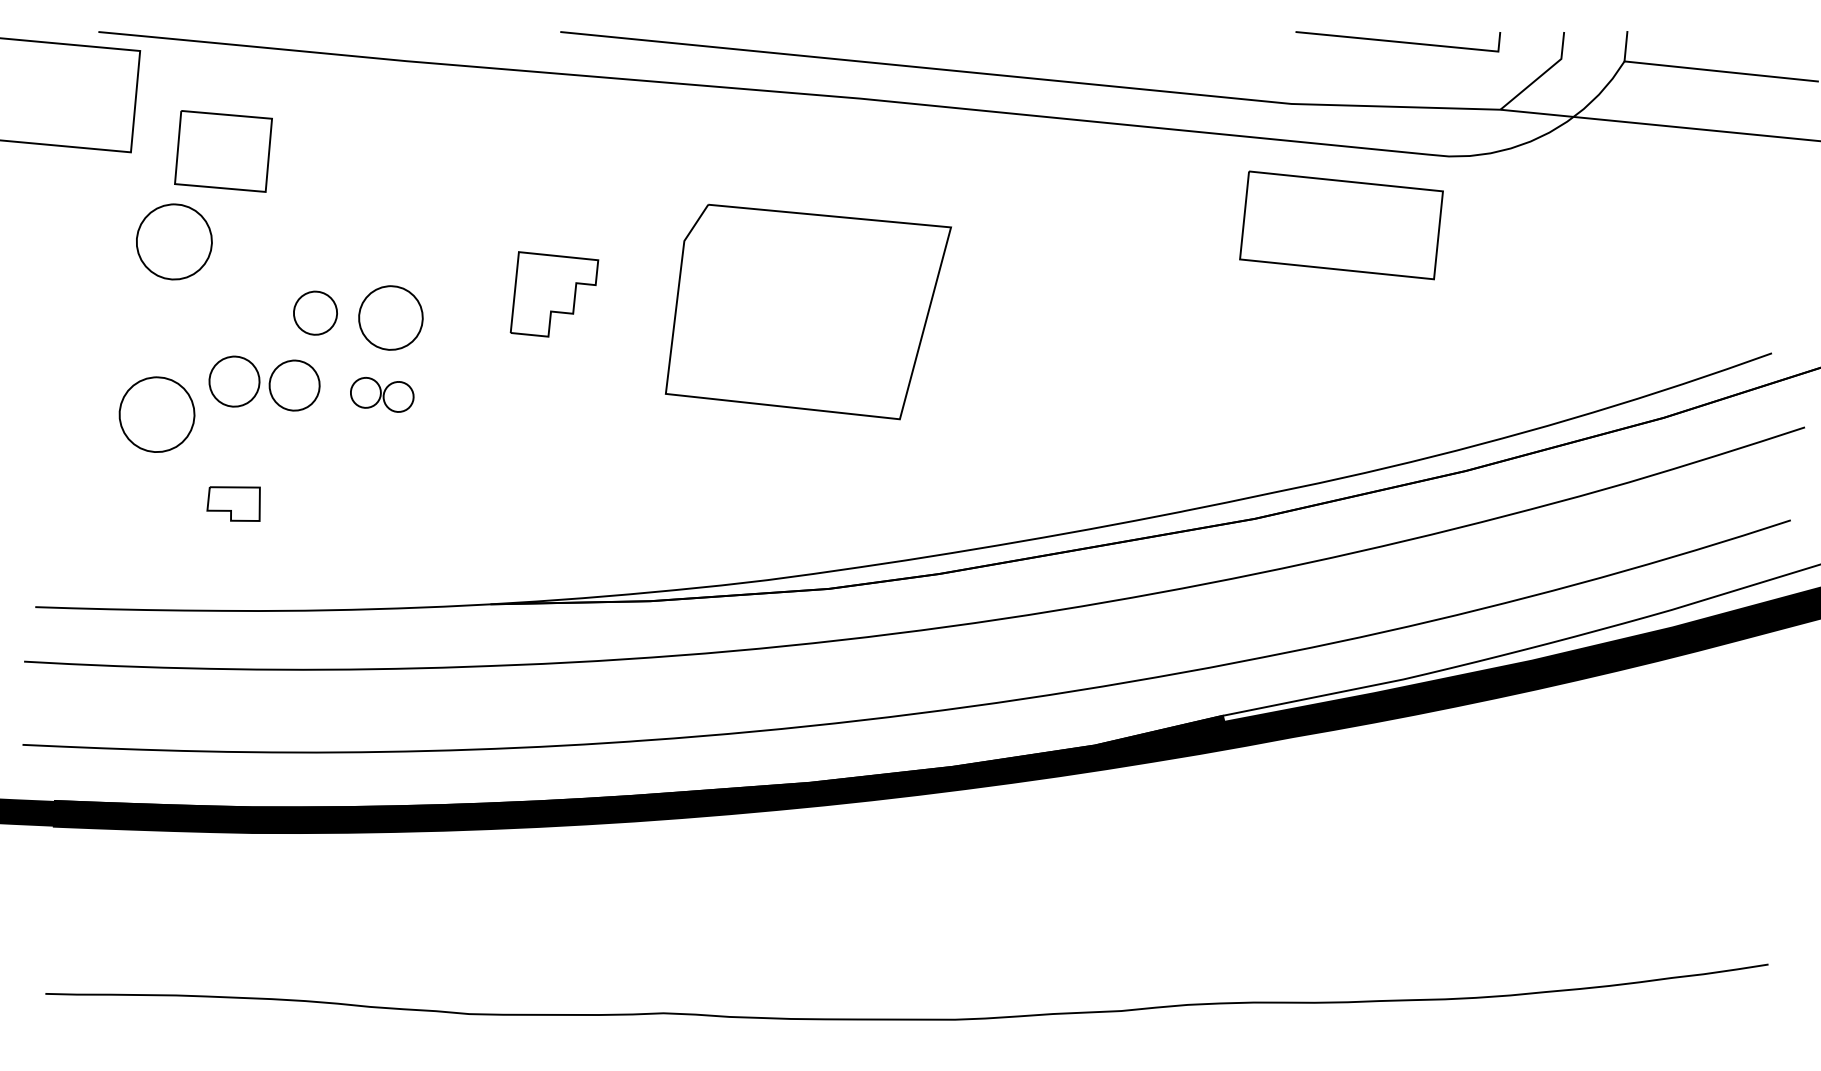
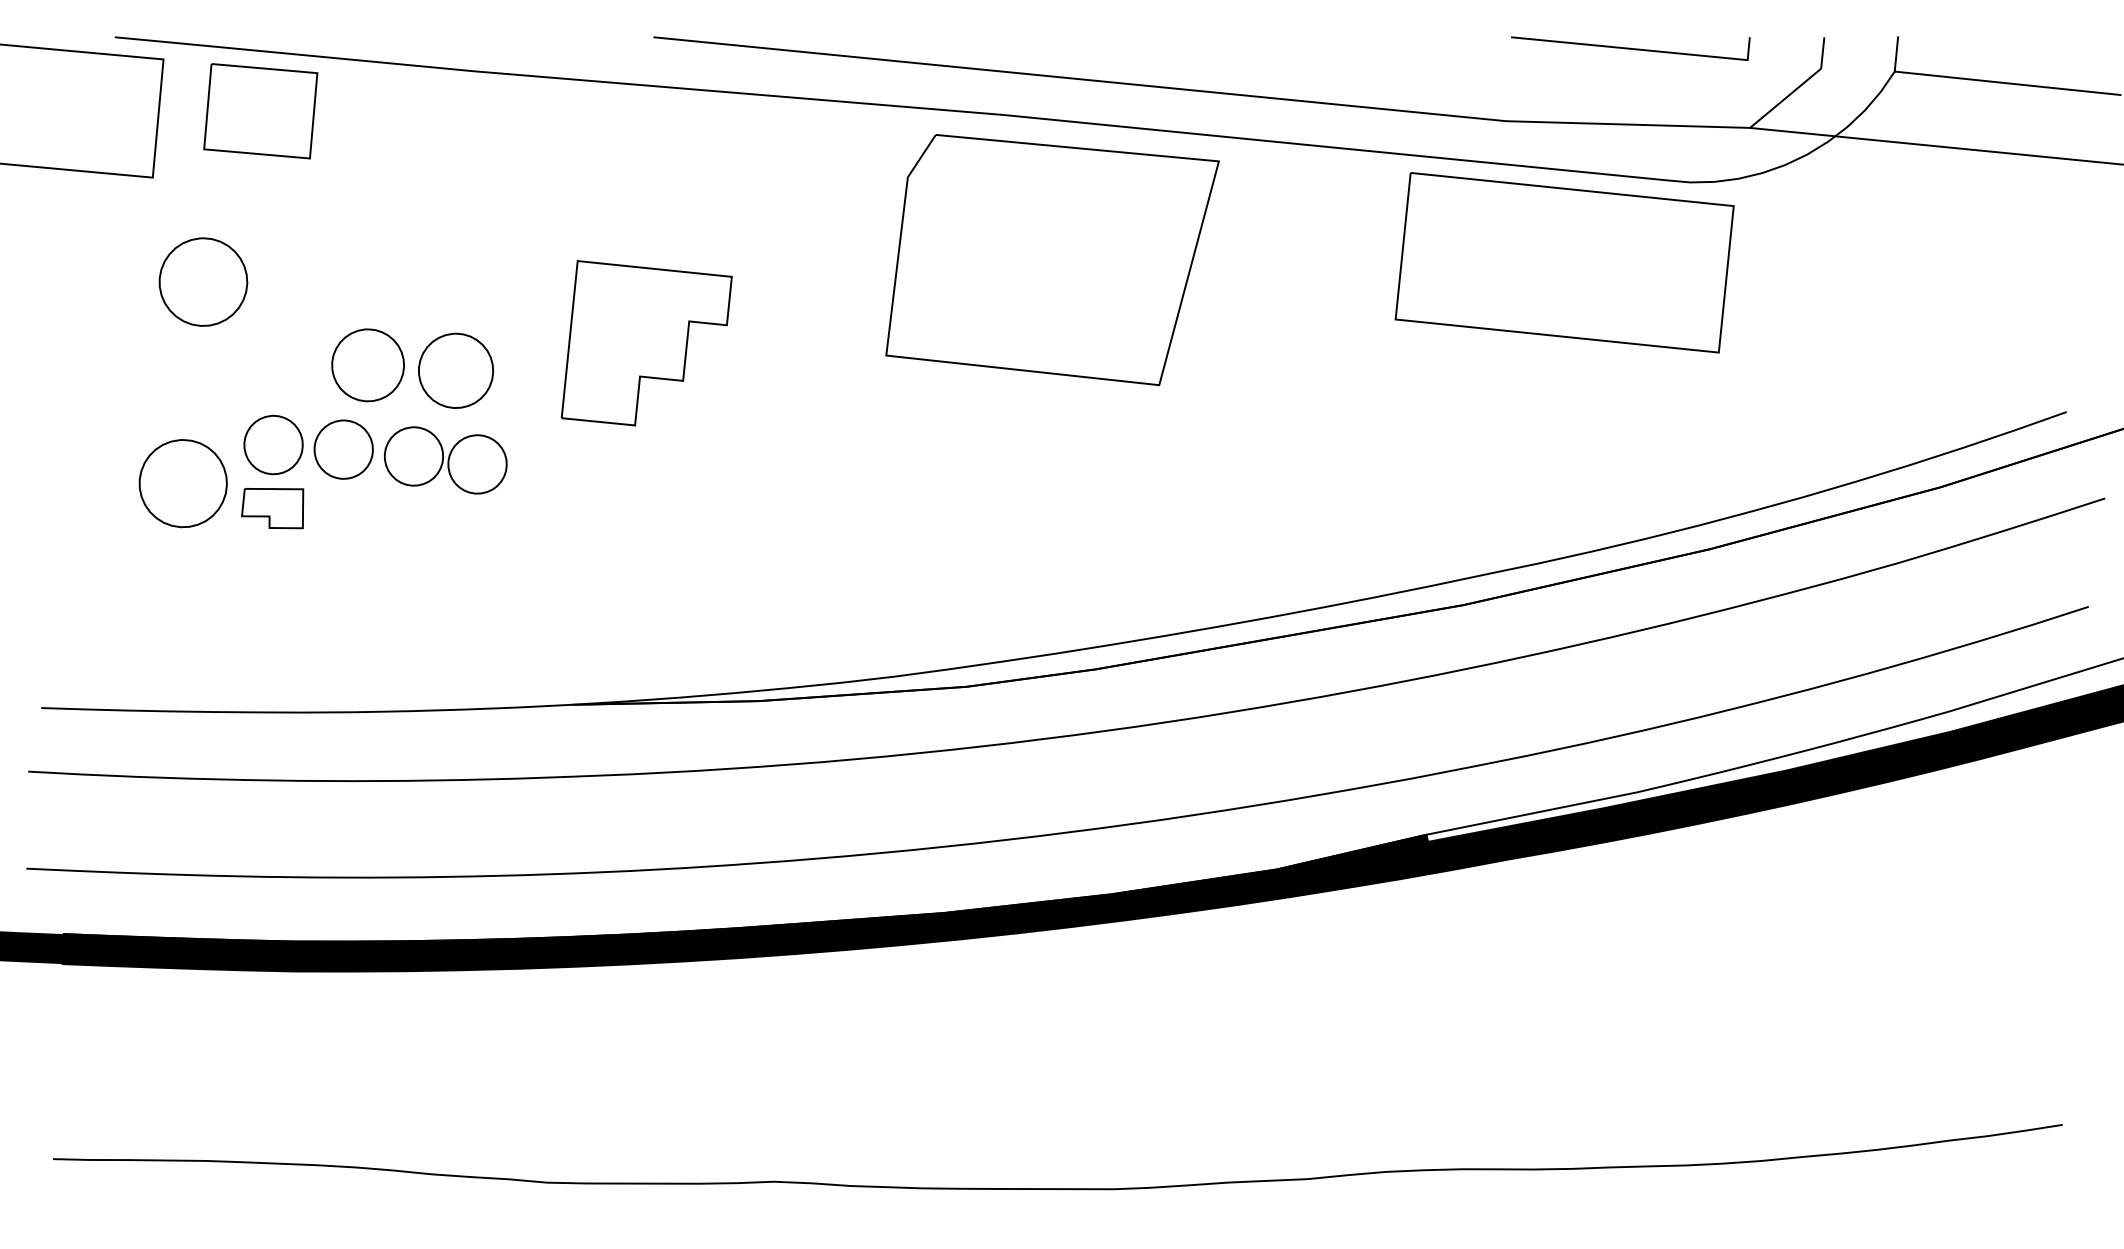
part: (223, 151) -> (260, 111), moved
part: (1341, 225) -> (1564, 262), size x1.43
part: (554, 294) -> (646, 343), size x1.67
part: (807, 311) -> (1051, 259), moved
part: (315, 312) -> (368, 364), size x1.43
part: (382, 394) -> (446, 460), size x1.67
part: (233, 503) -> (272, 507), moved

